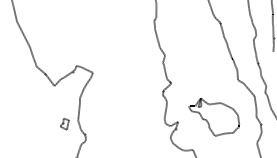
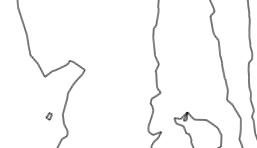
part: (64, 124) -> (48, 116), size x0.62

